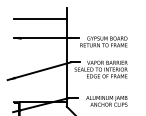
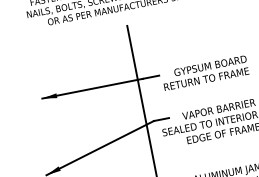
line: (39, 19) -> (82, 55), removed

